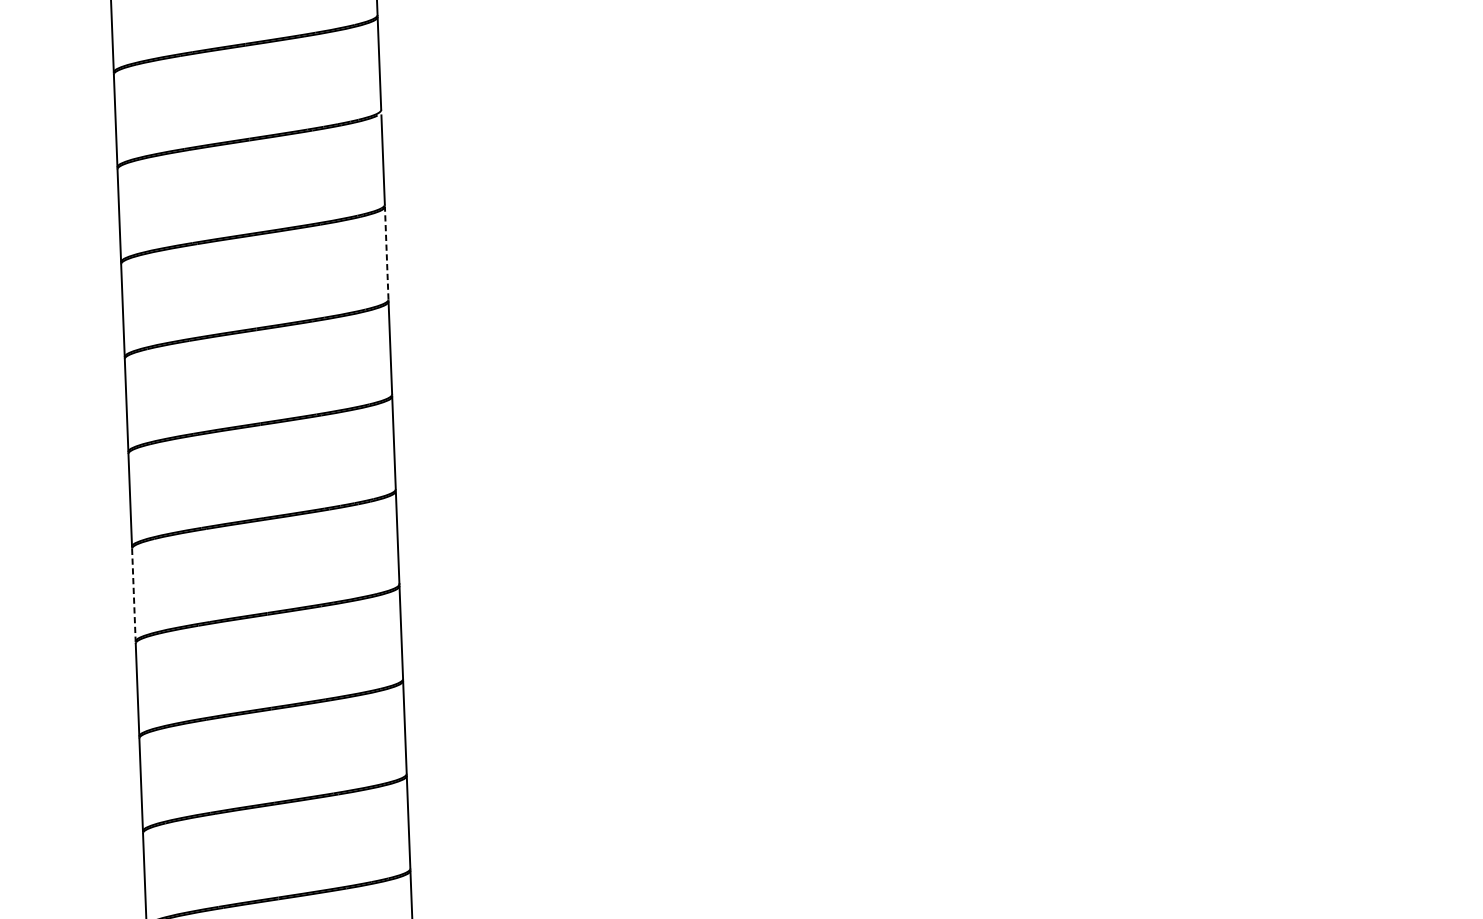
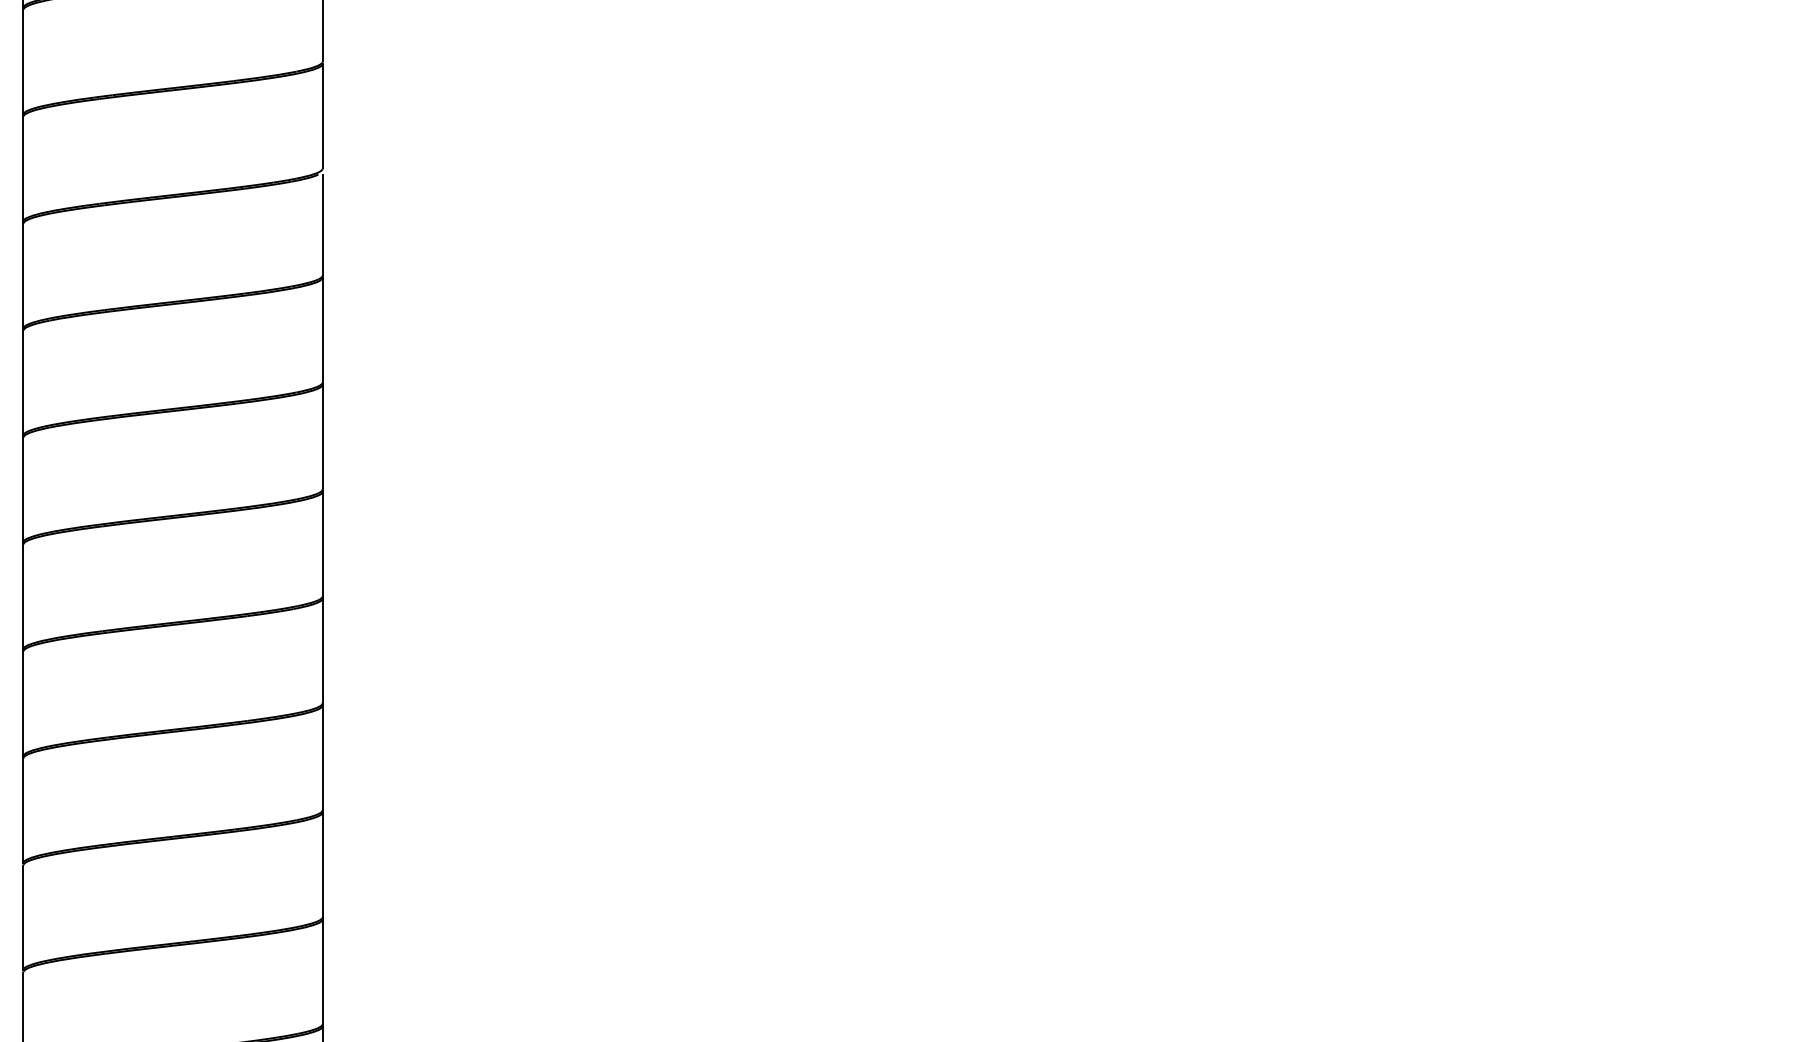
line: (386, 252) -> (322, 329), dashed -> solid
line: (134, 595) -> (23, 704), dashed -> solid

